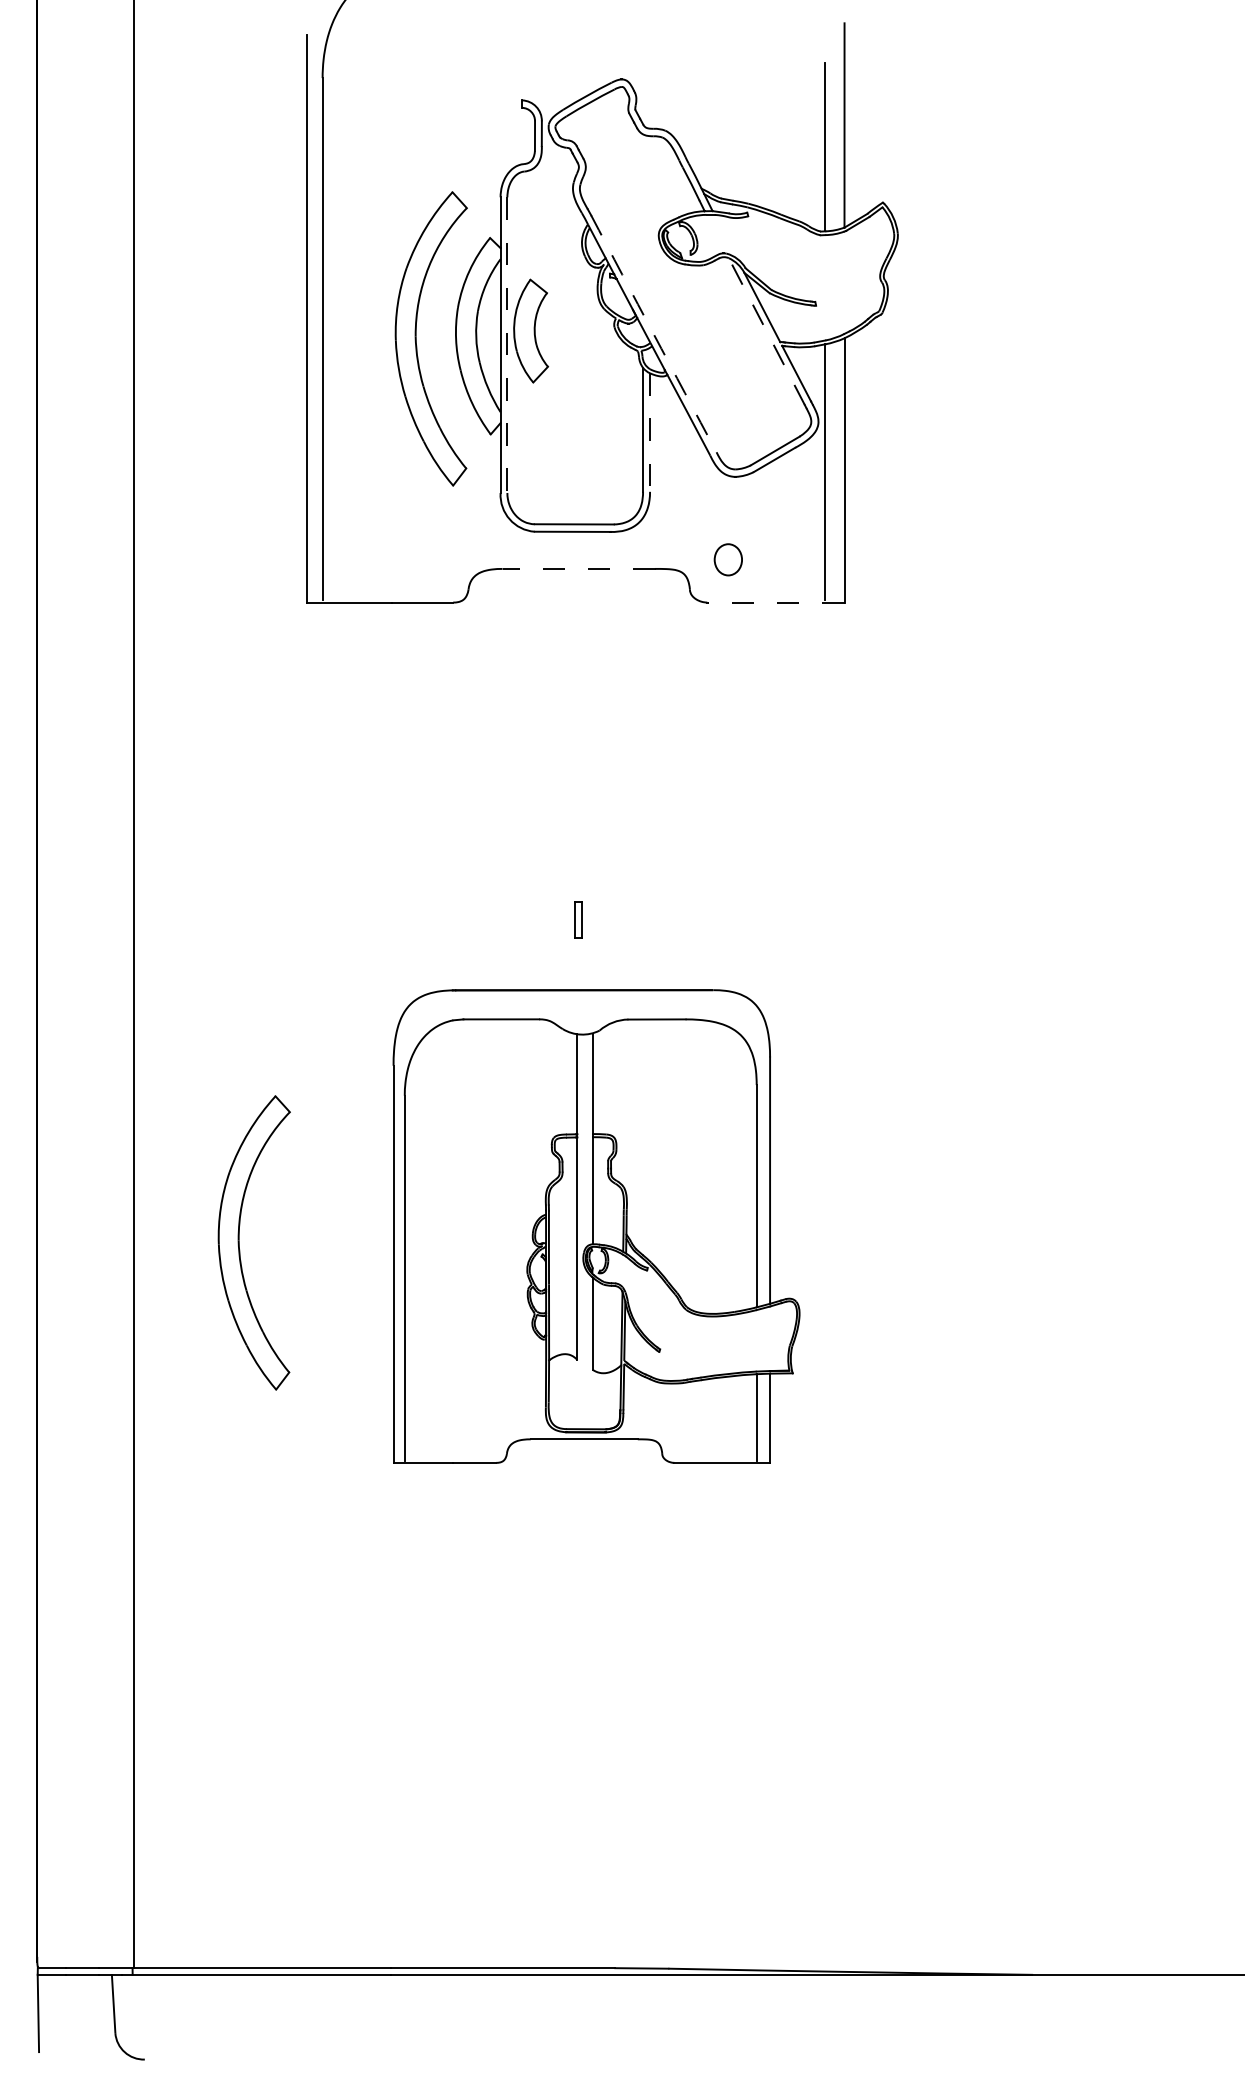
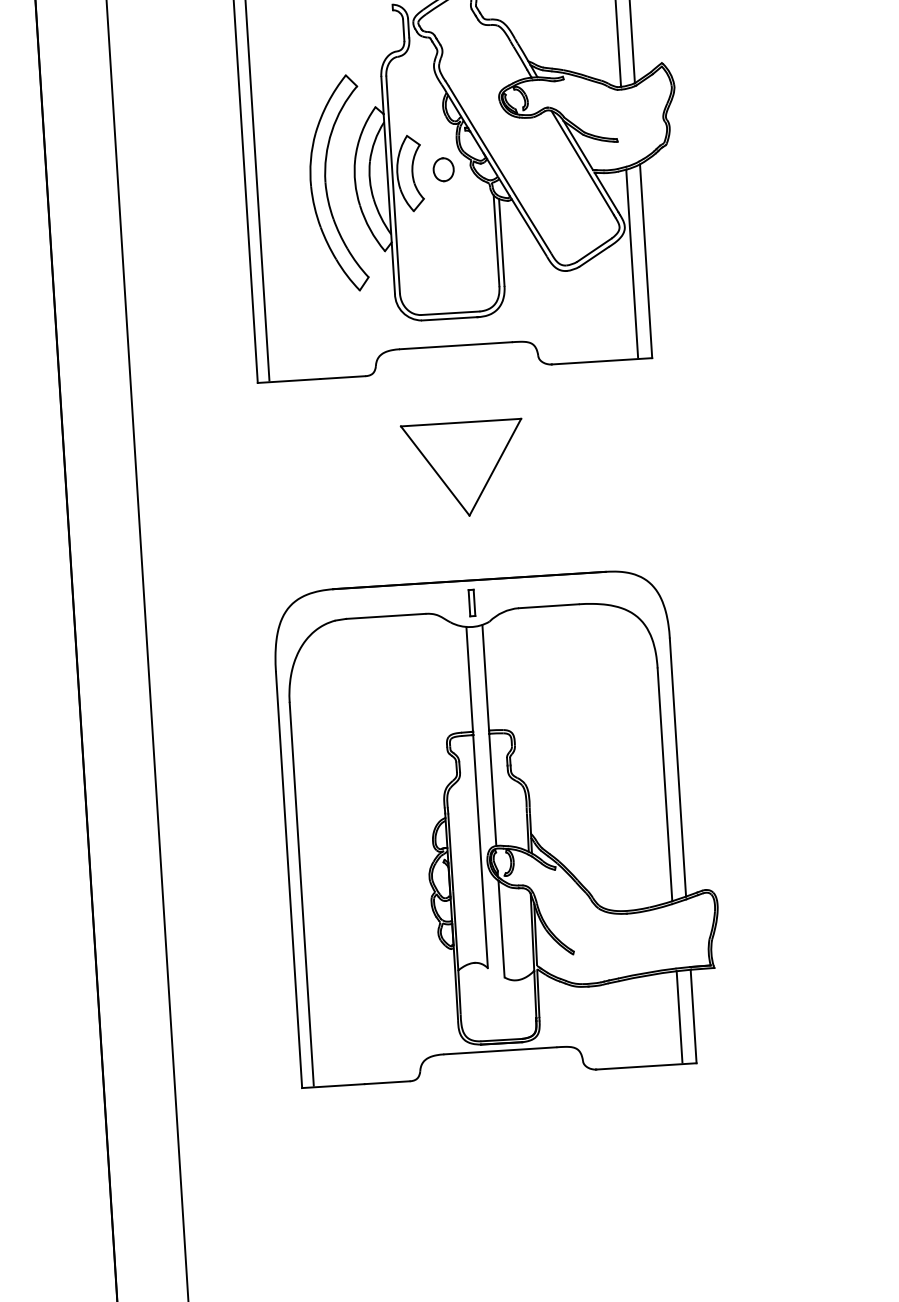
line: (766, 331) -> (582, 162), dashed -> solid
arc: (653, 333) -> (499, 169), dashed -> solid
line: (507, 345) -> (393, 185), dashed -> solid
line: (650, 433) -> (502, 243), dashed -> solid
part: (727, 559) -> (443, 169), moved
line: (578, 568) -> (455, 345), dashed -> solid
line: (775, 602) -> (601, 361), dashed -> solid
part: (579, 736) -> (464, 468), added
part: (596, 1226) -> (499, 827), size x1.43
part: (239, 1242) -> (238, 855), removed

